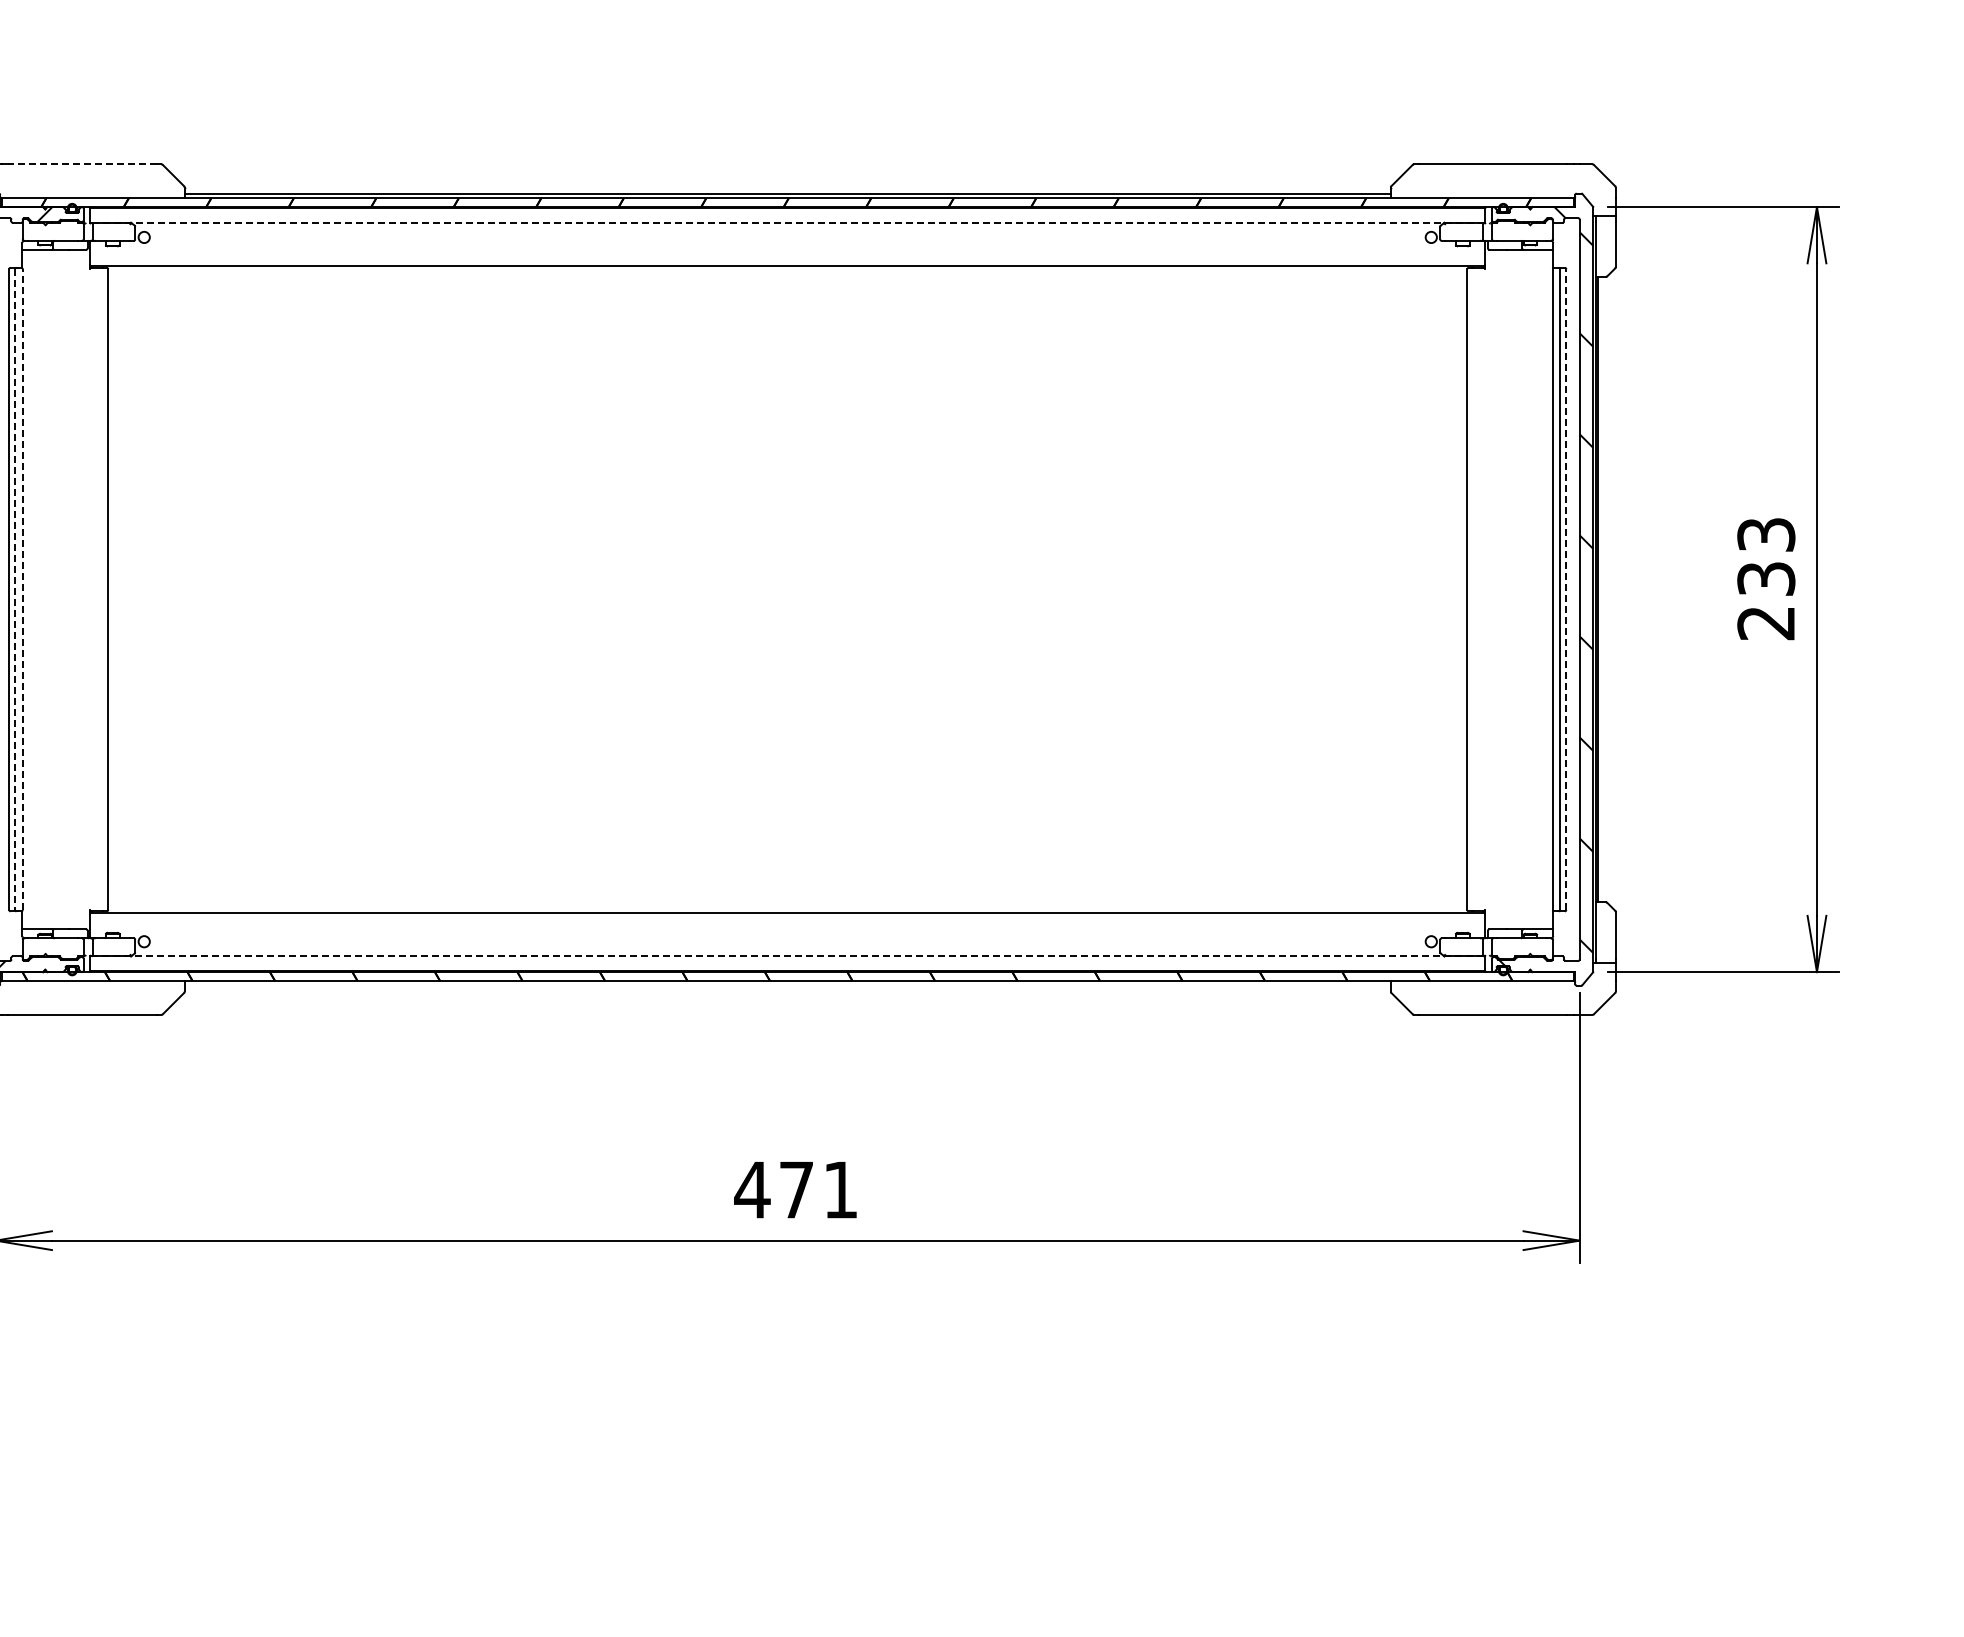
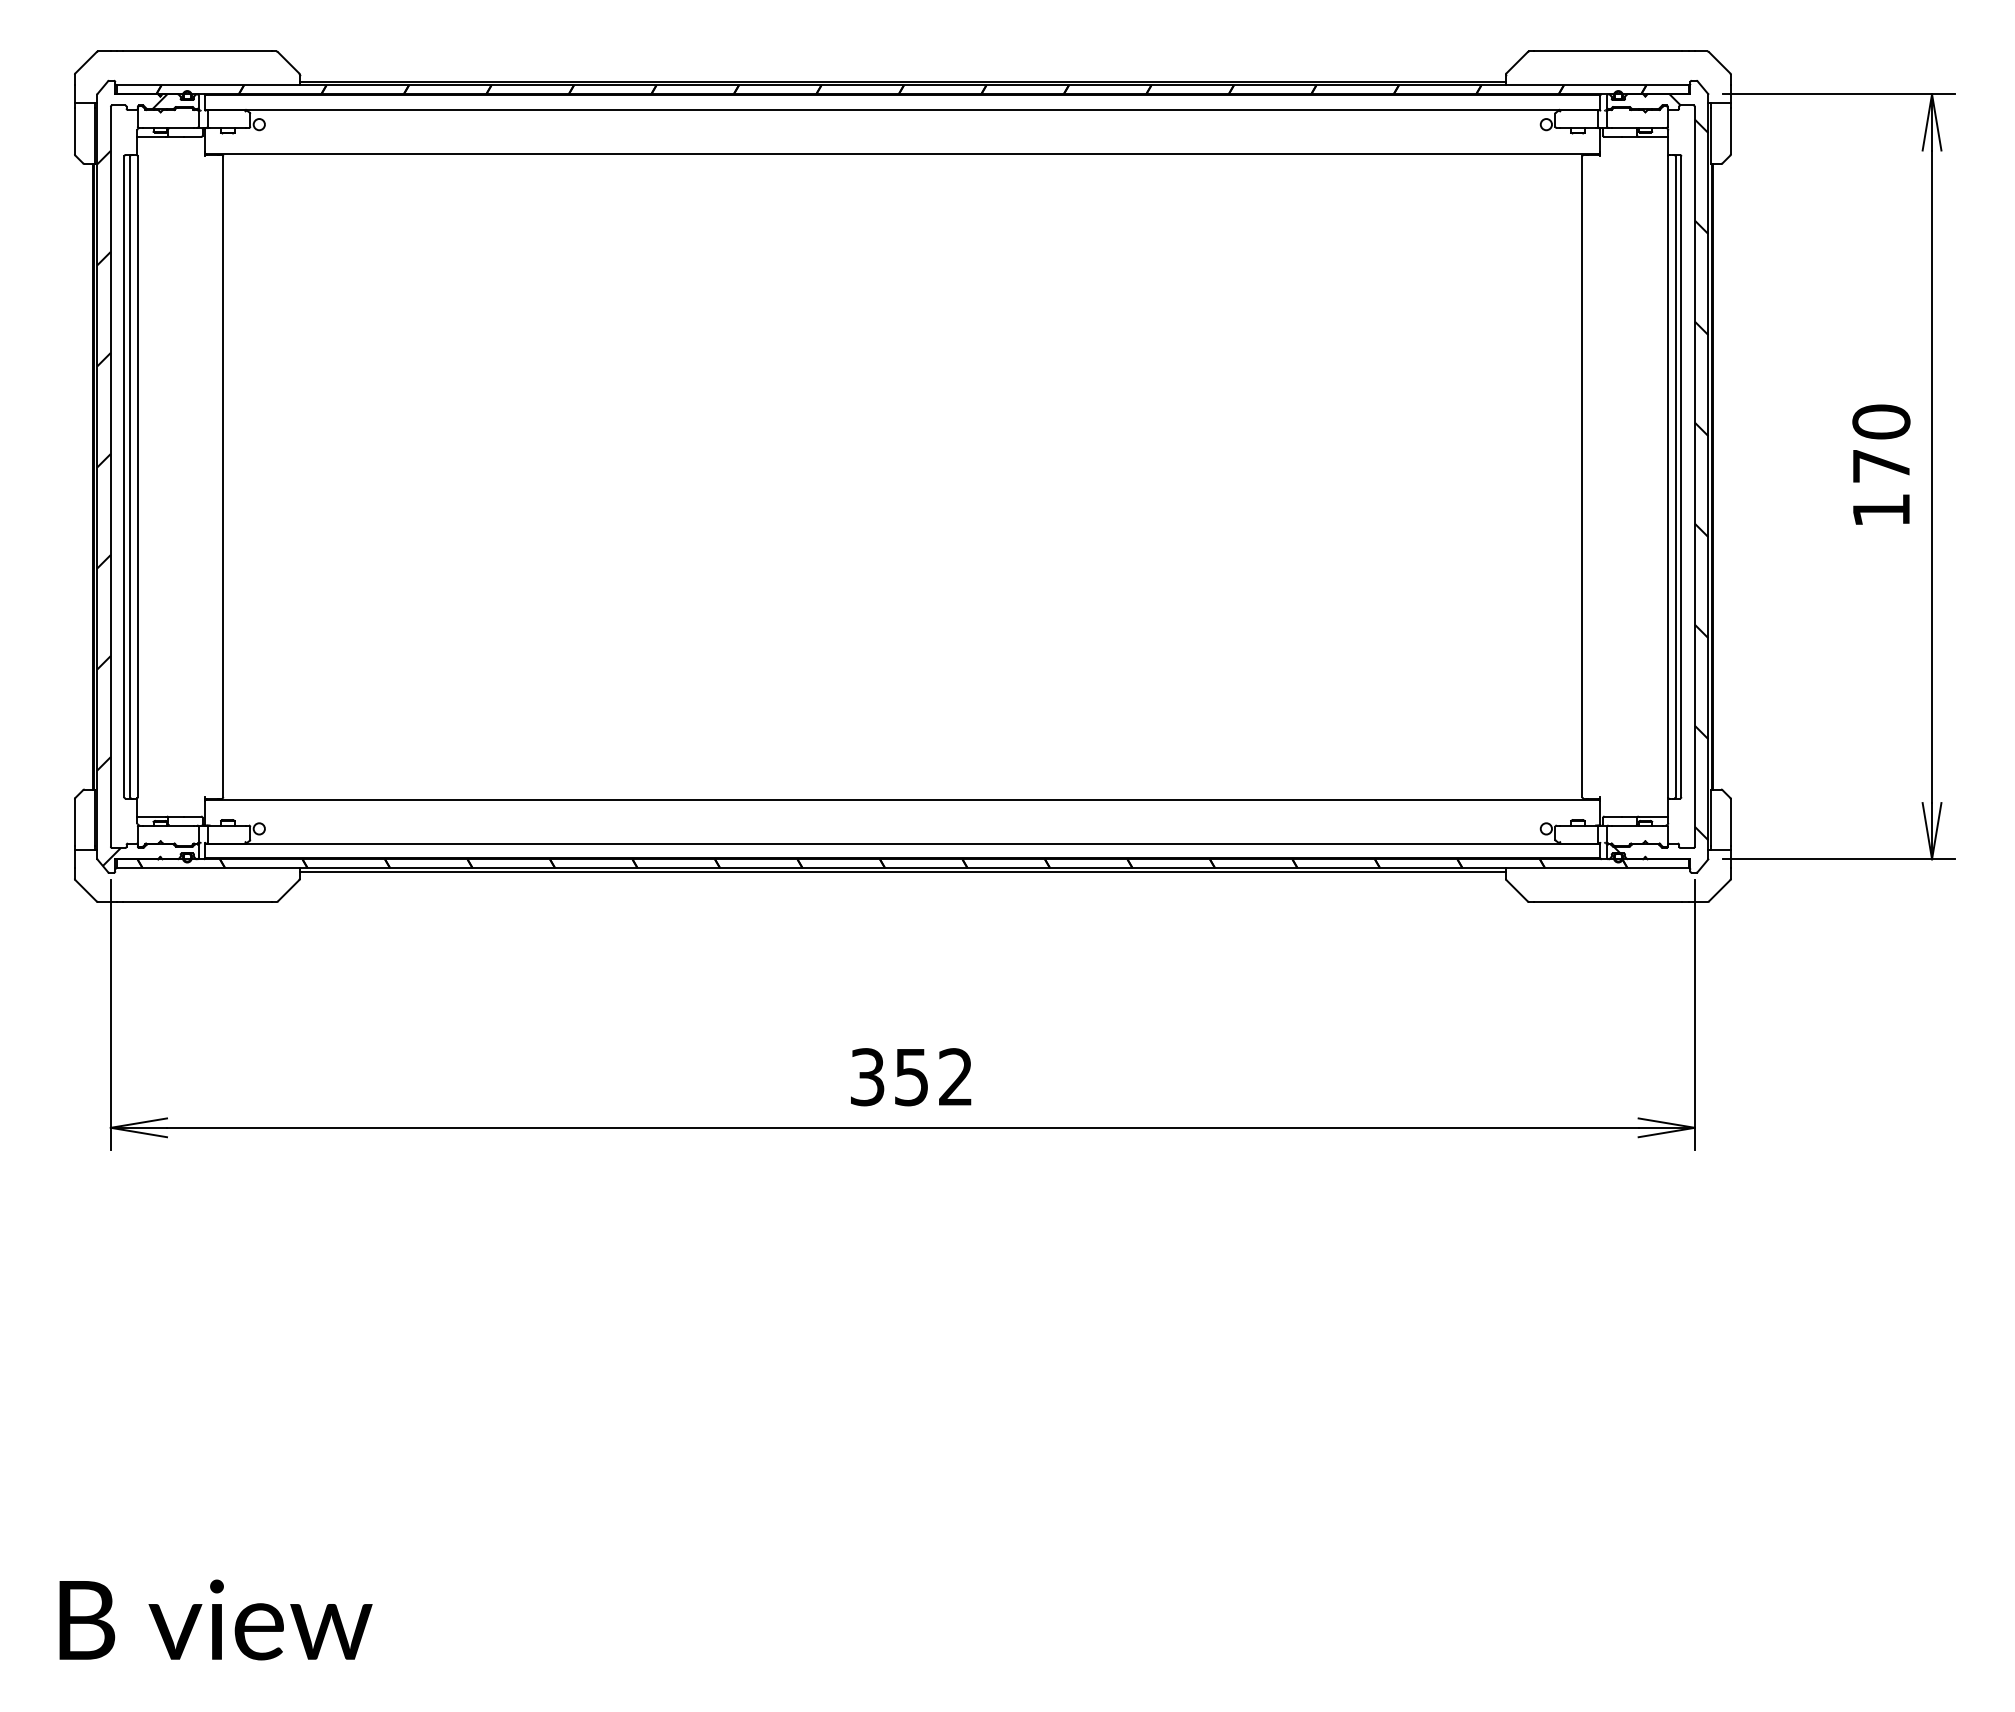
line: (82, 164) -> (197, 51), dashed -> solid
line: (787, 223) -> (902, 110), dashed -> solid
text: (1766, 578) -> (1881, 465), 233 -> 170
line: (22, 589) -> (137, 476), dashed -> solid
line: (1566, 589) -> (1681, 476), dashed -> solid
line: (15, 590) -> (130, 477), dashed -> solid
line: (787, 956) -> (902, 843), dashed -> solid
line: (787, 984) -> (902, 871), added
text: (795, 1190) -> (910, 1077), 471 -> 352

